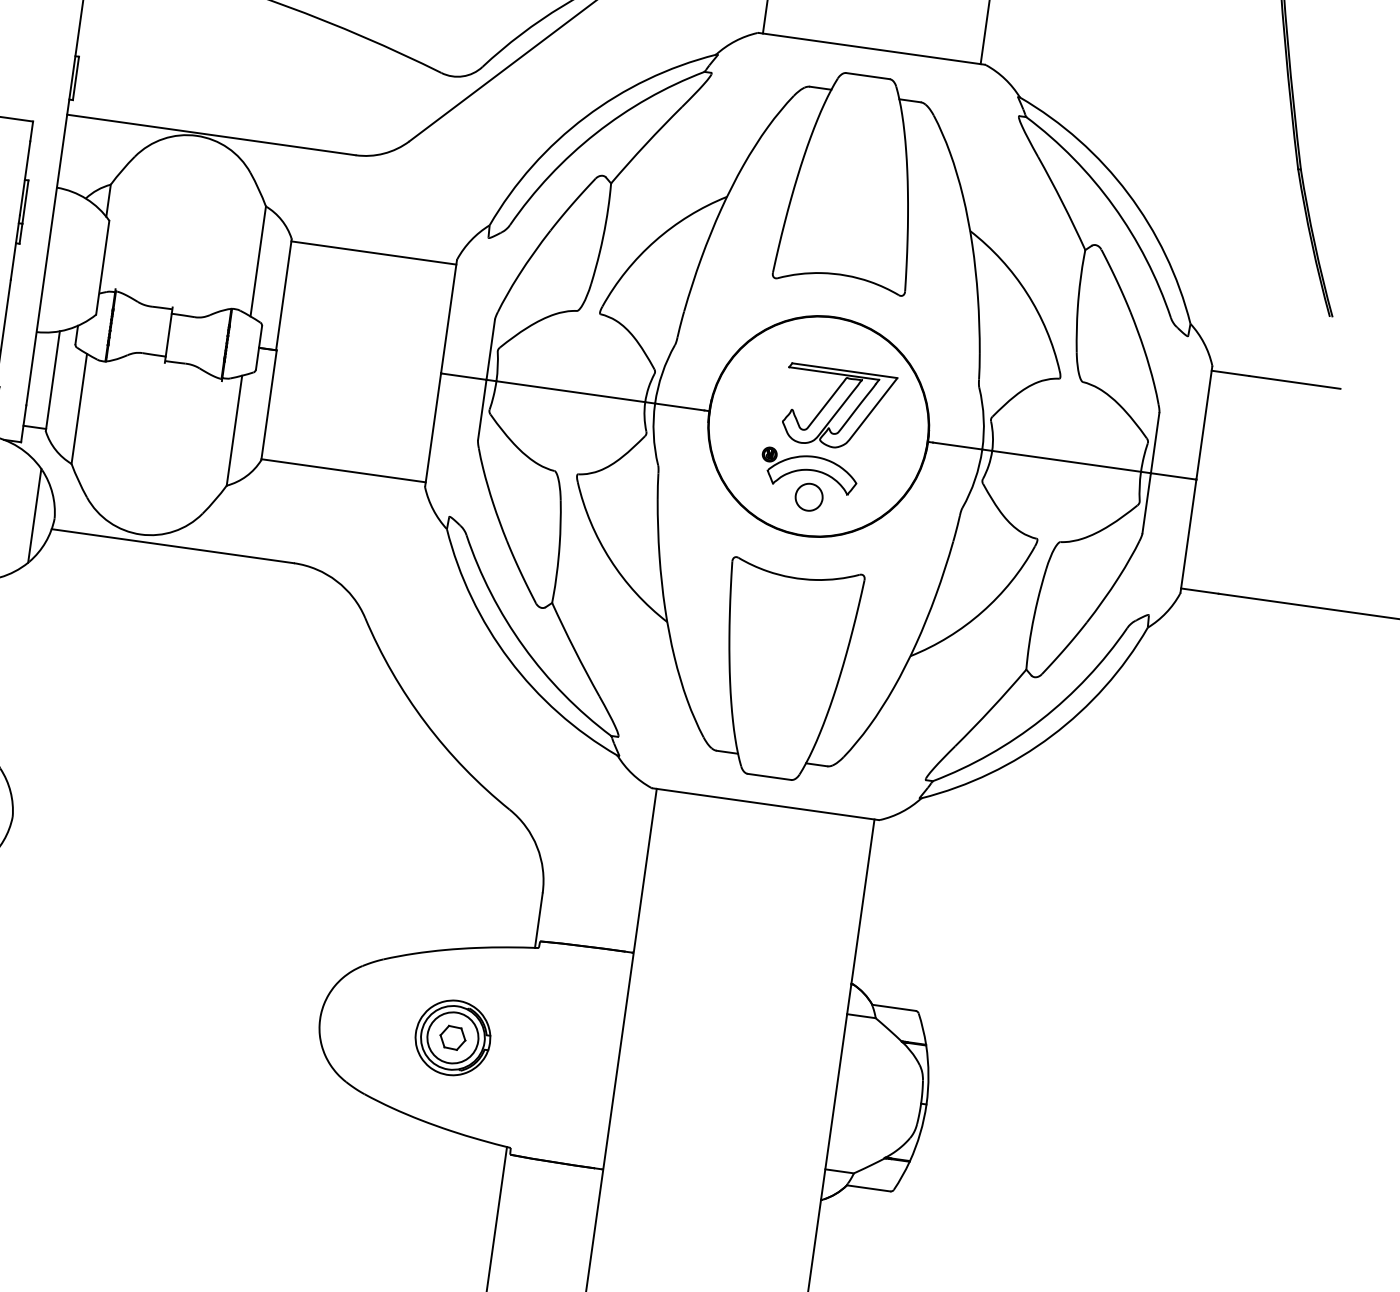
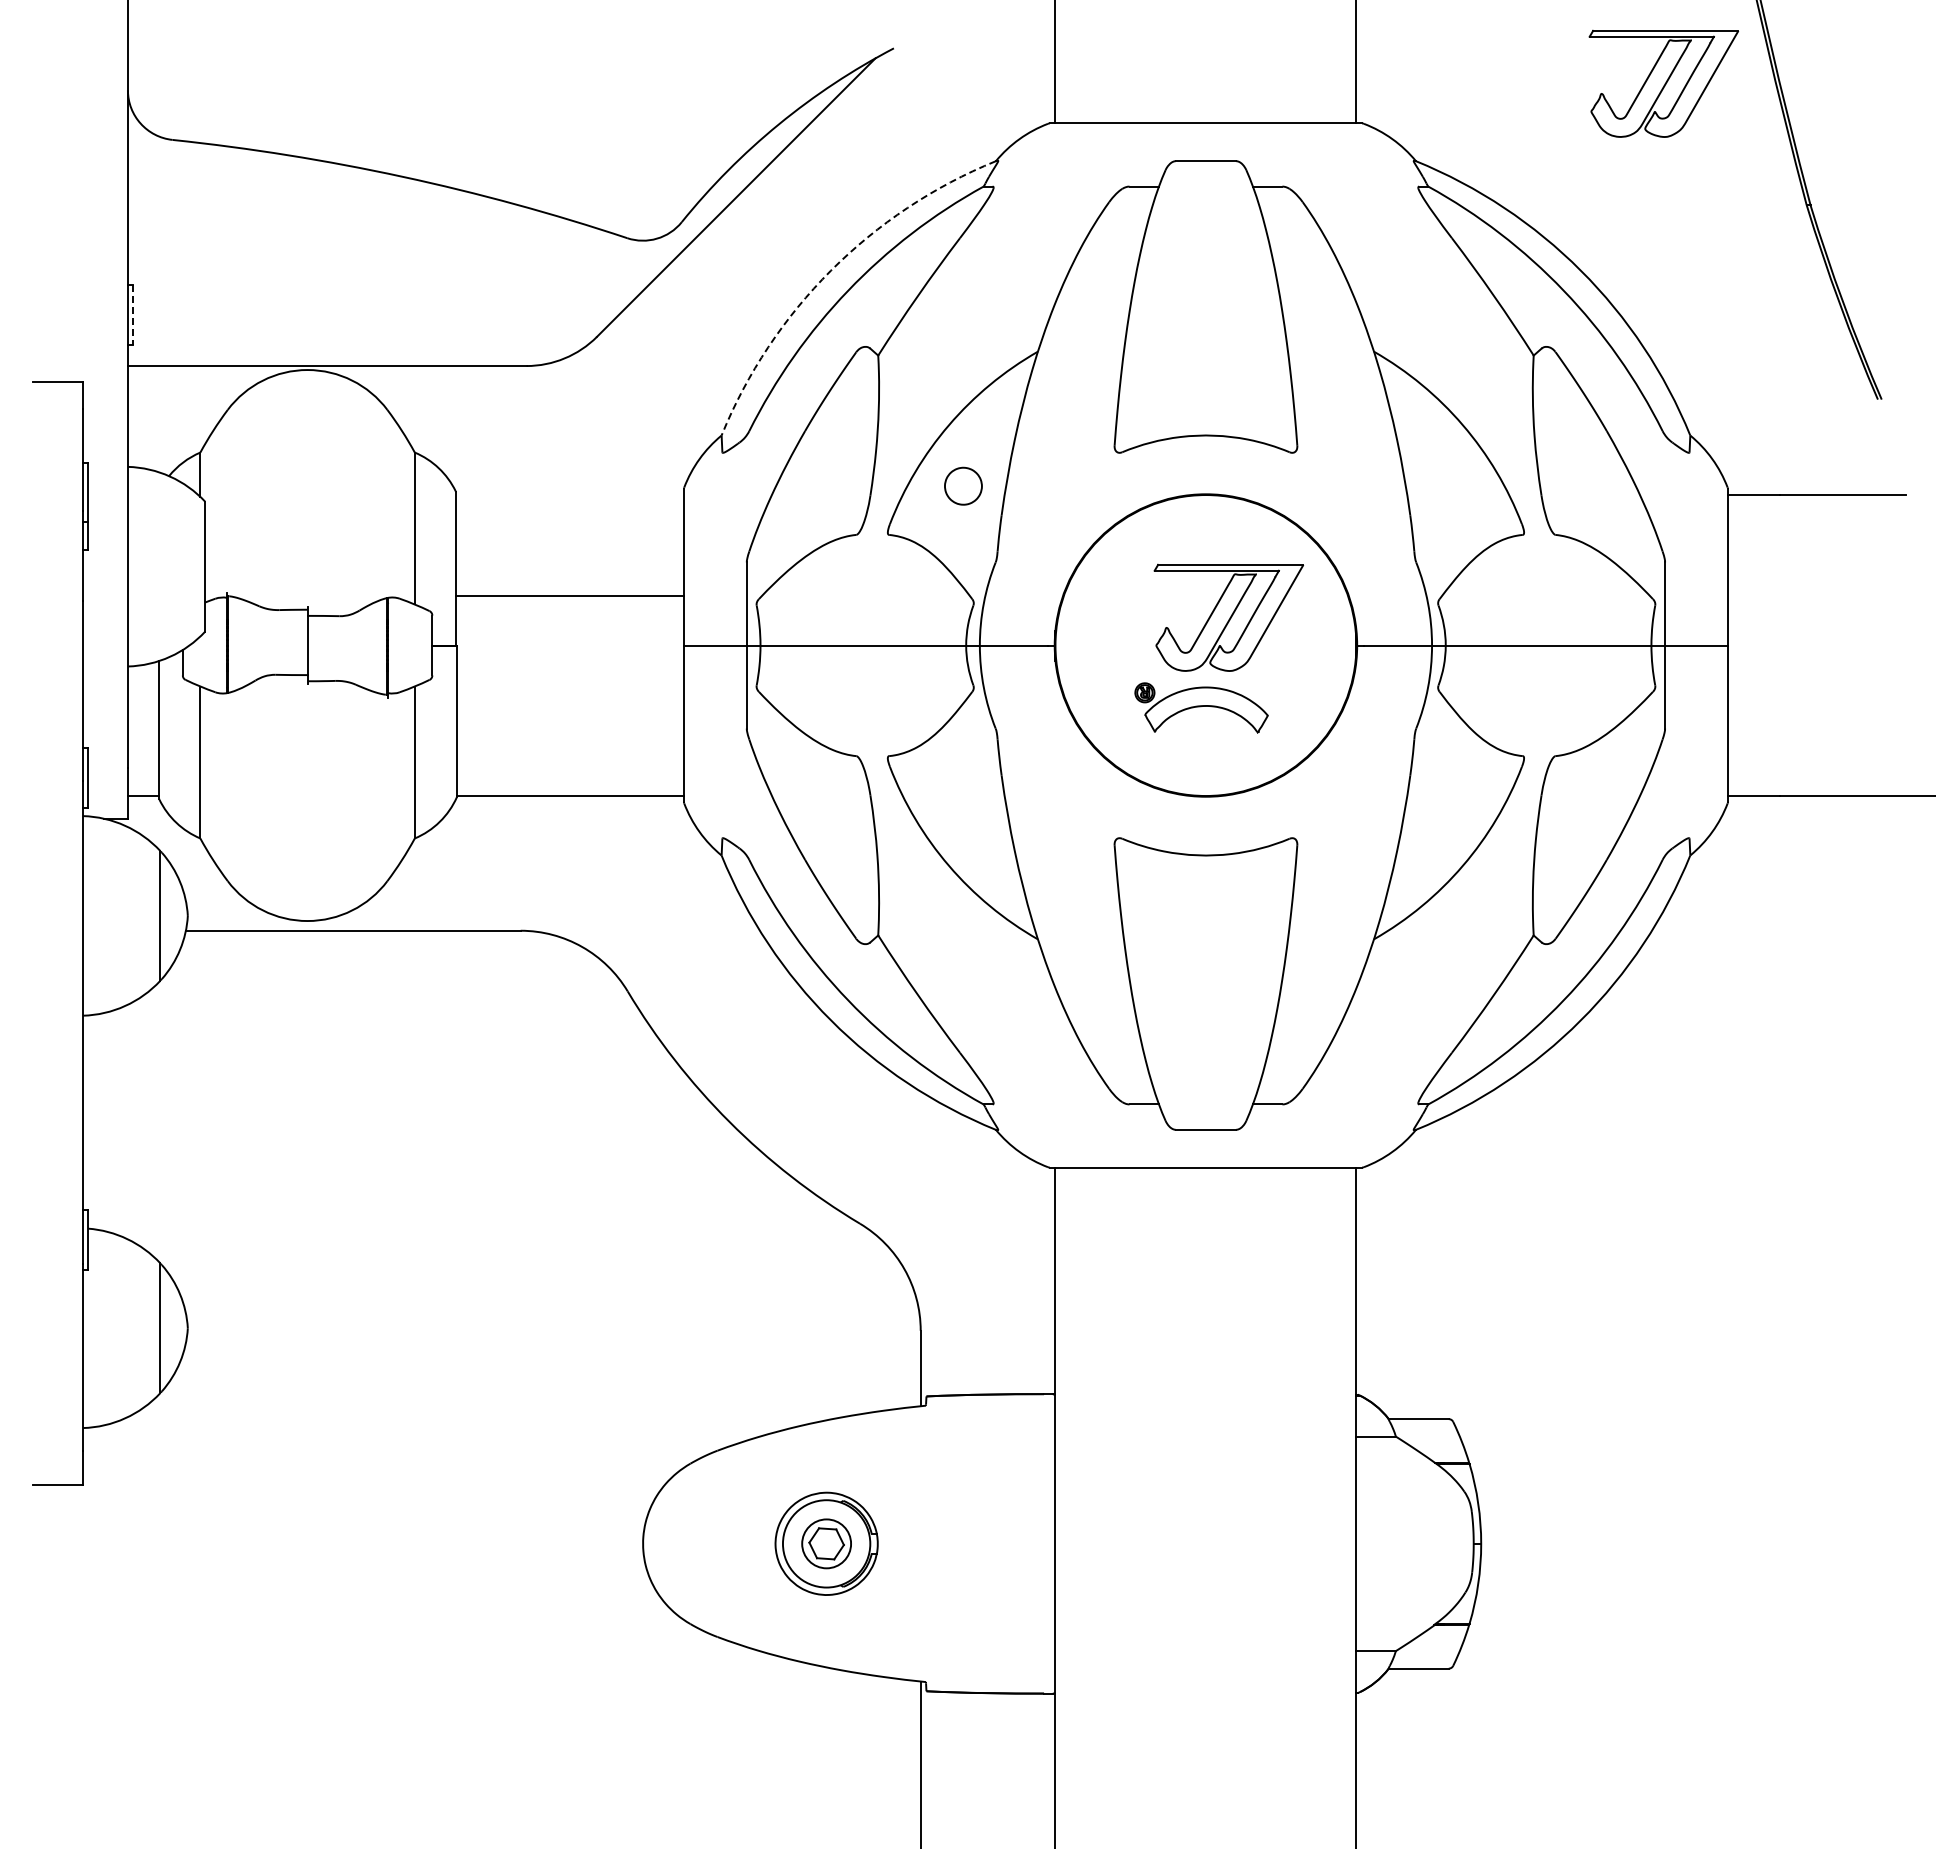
part: (1206, 66) -> (1663, 83), added
line: (75, 78) -> (132, 315), solid -> dashed
arc: (585, 117) -> (831, 270), solid -> dashed
line: (373, 253) -> (569, 596), moved
part: (809, 496) -> (963, 485), moved
circle: (452, 1037) -> (826, 1543), size x0.7

